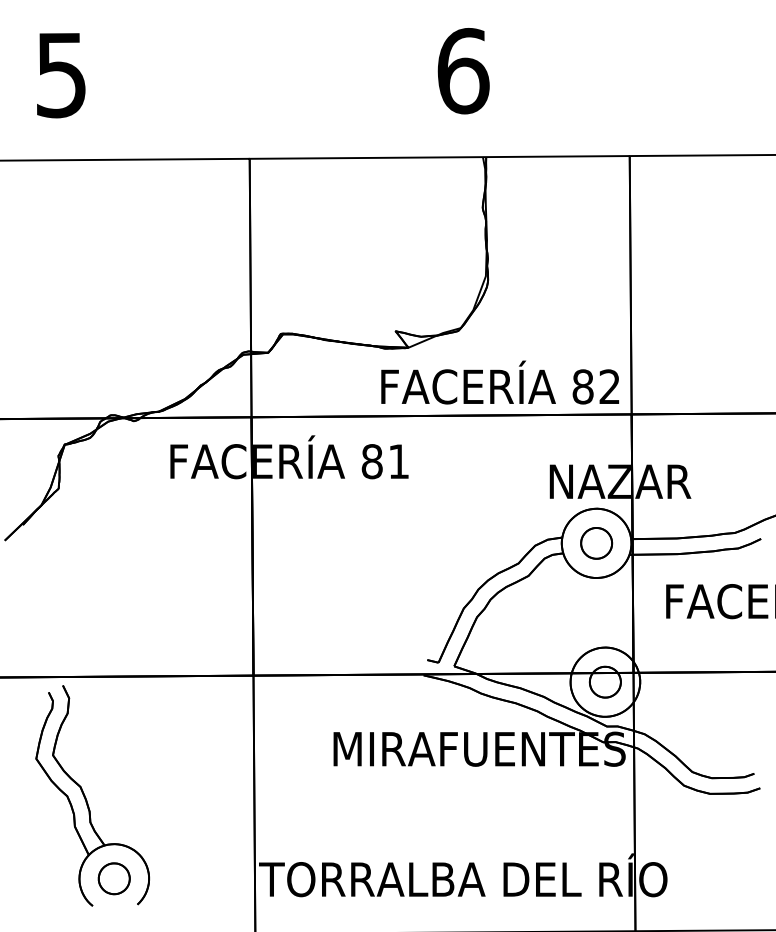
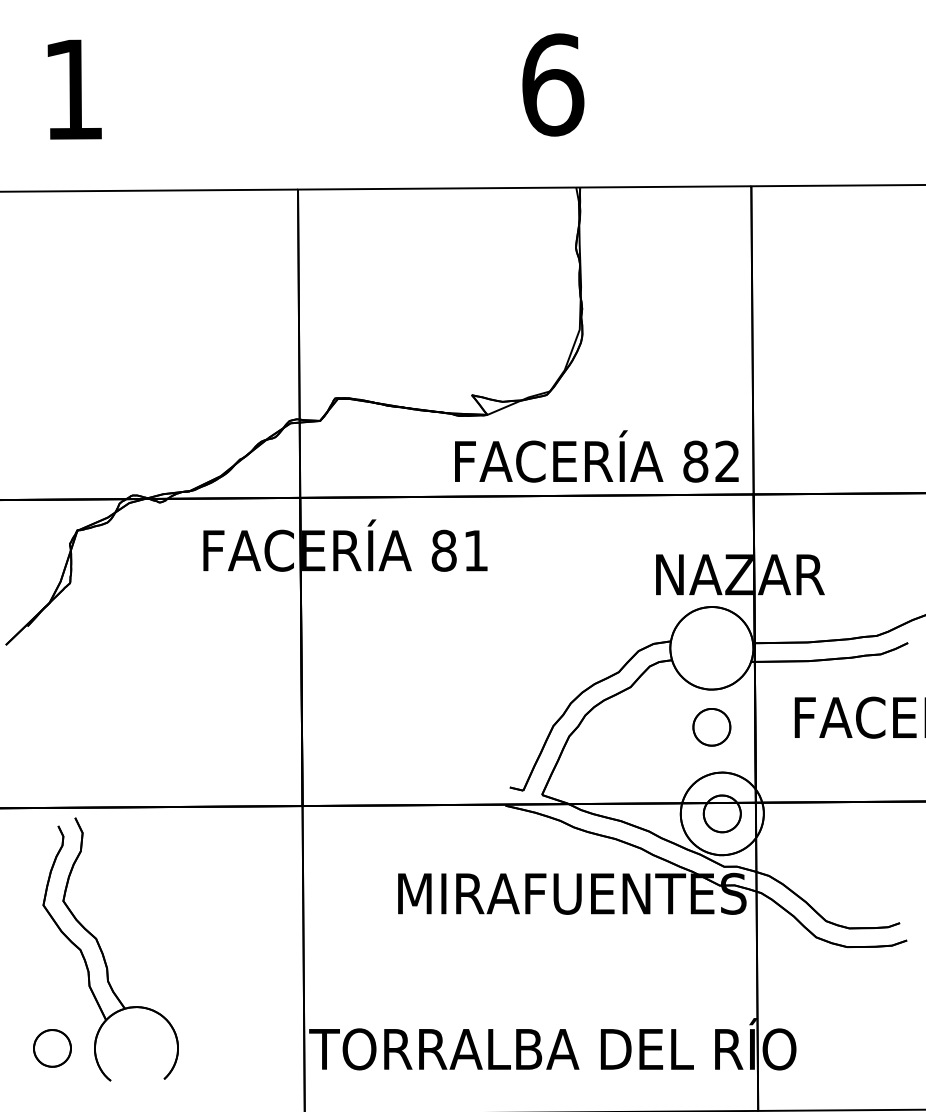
text: (61, 75) -> (73, 90), 5 -> 1
part: (596, 543) -> (711, 727), moved
part: (114, 878) -> (52, 1048), moved

